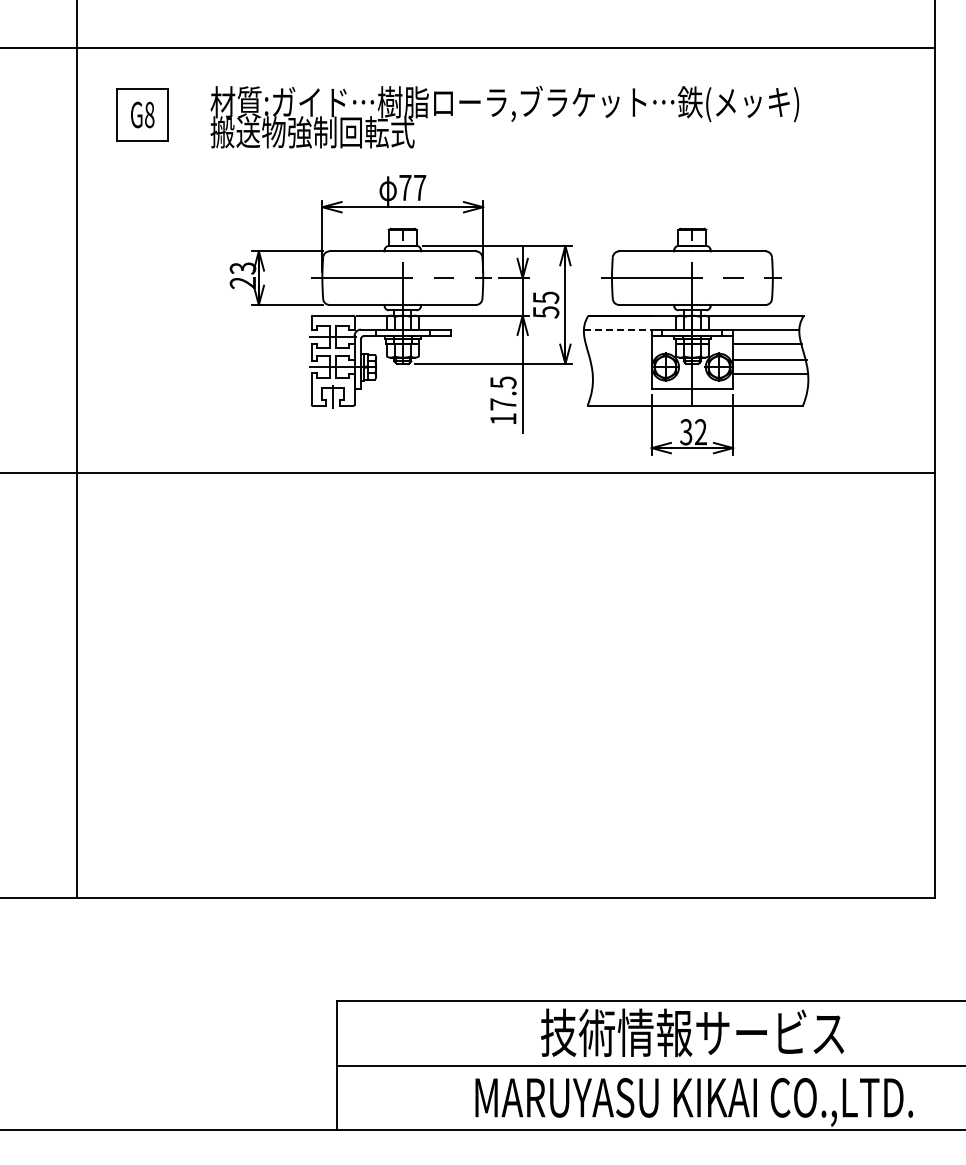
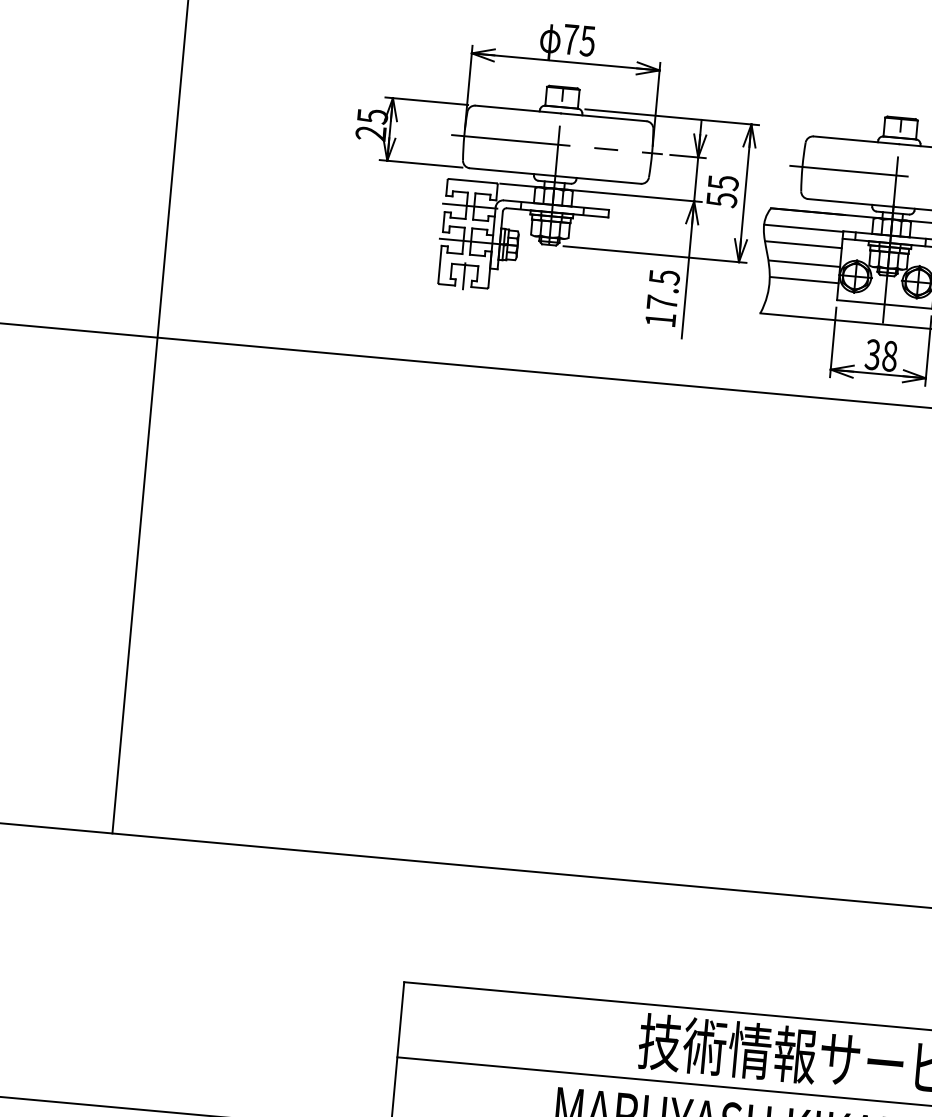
text: (419, 188) -> (587, 41), 77 -> 75
text: (241, 268) -> (370, 116), 23 -> 25
line: (617, 330) -> (803, 228), dashed -> solid
line: (618, 344) -> (803, 245), added
line: (621, 360) -> (804, 264), added
line: (621, 374) -> (803, 280), added
text: (700, 432) -> (889, 356), 32 -> 38

